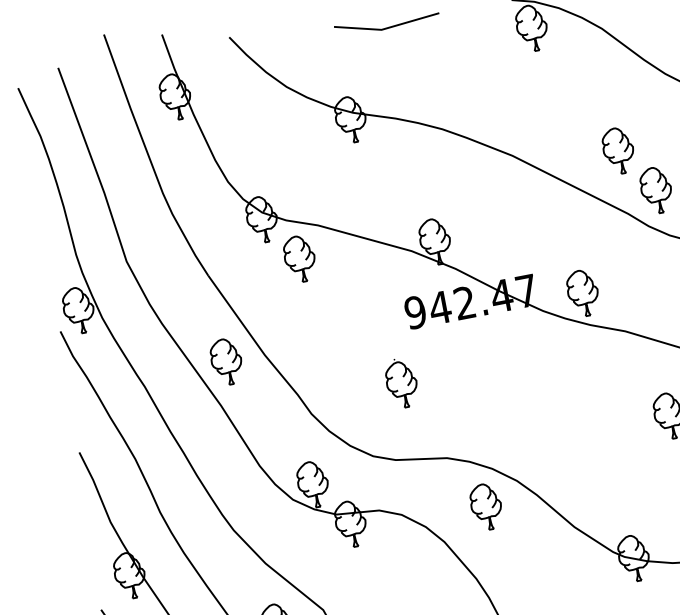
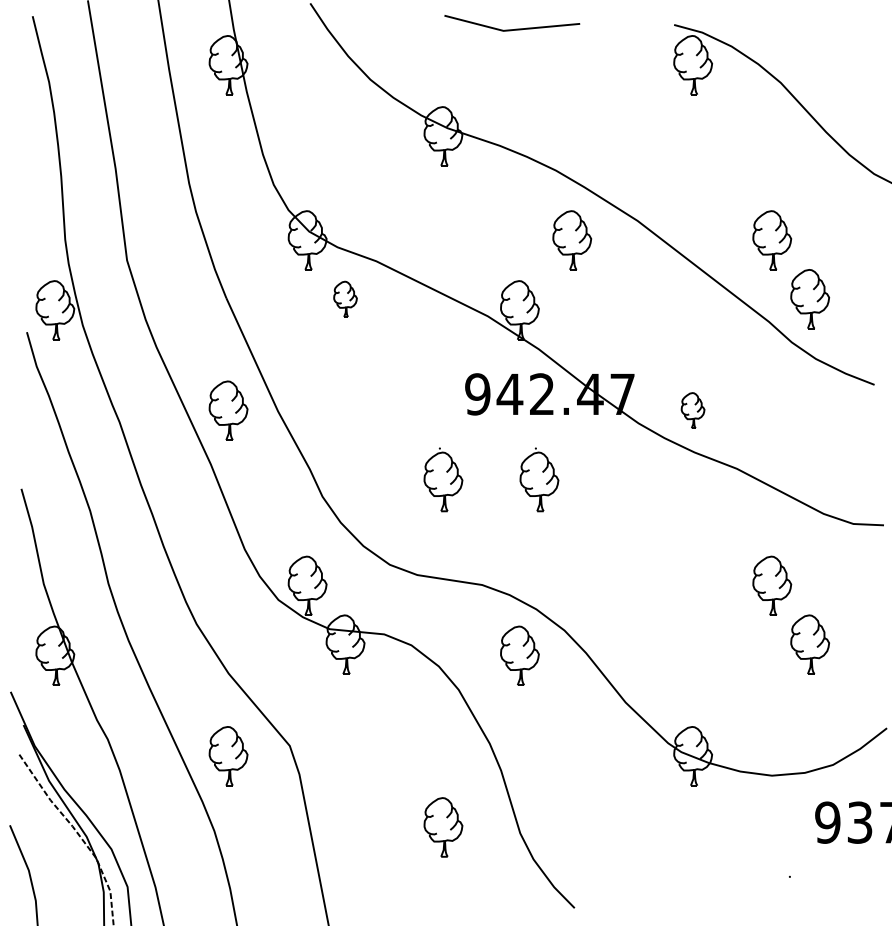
part: (465, 180) -> (572, 240), added
part: (300, 259) -> (345, 299), size x0.6
part: (582, 293) -> (692, 410), size x0.6
part: (475, 368) -> (539, 479), added

